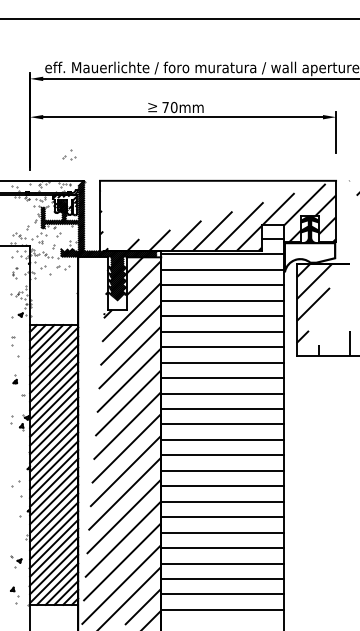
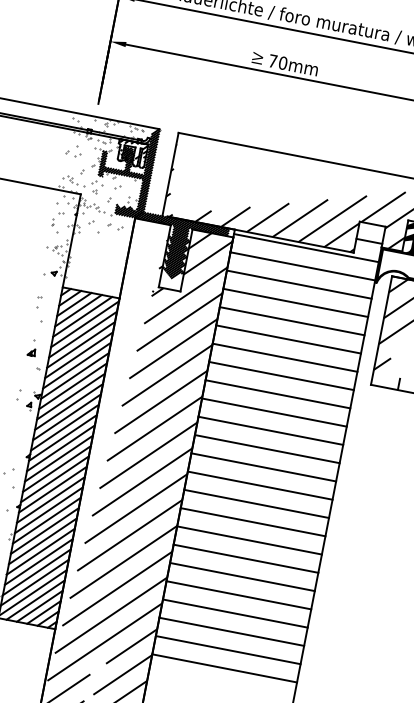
part: (69, 154) -> (73, 150), moved
part: (15, 273) -> (57, 223), size x1.67
part: (15, 379) -> (32, 348), size x1.67

